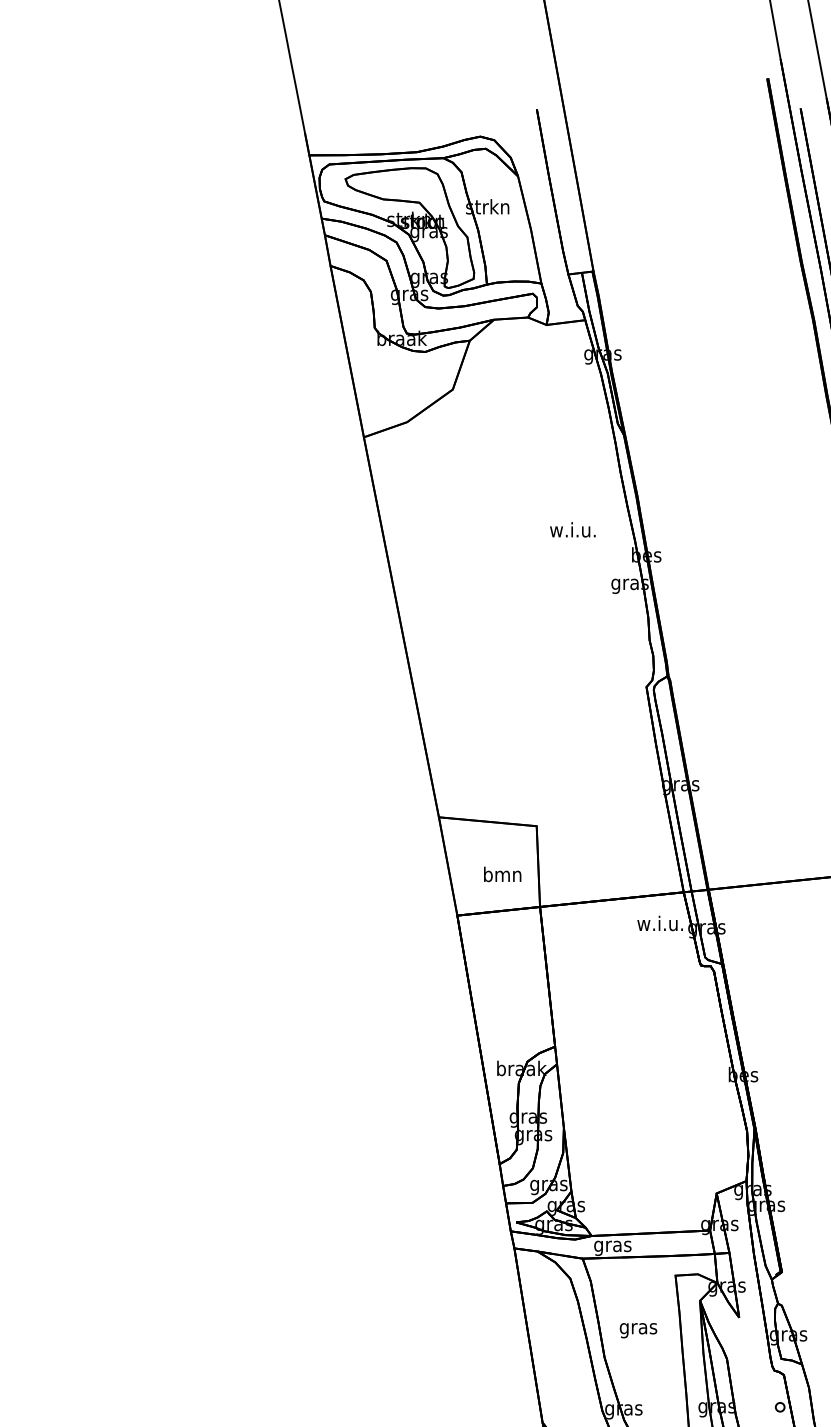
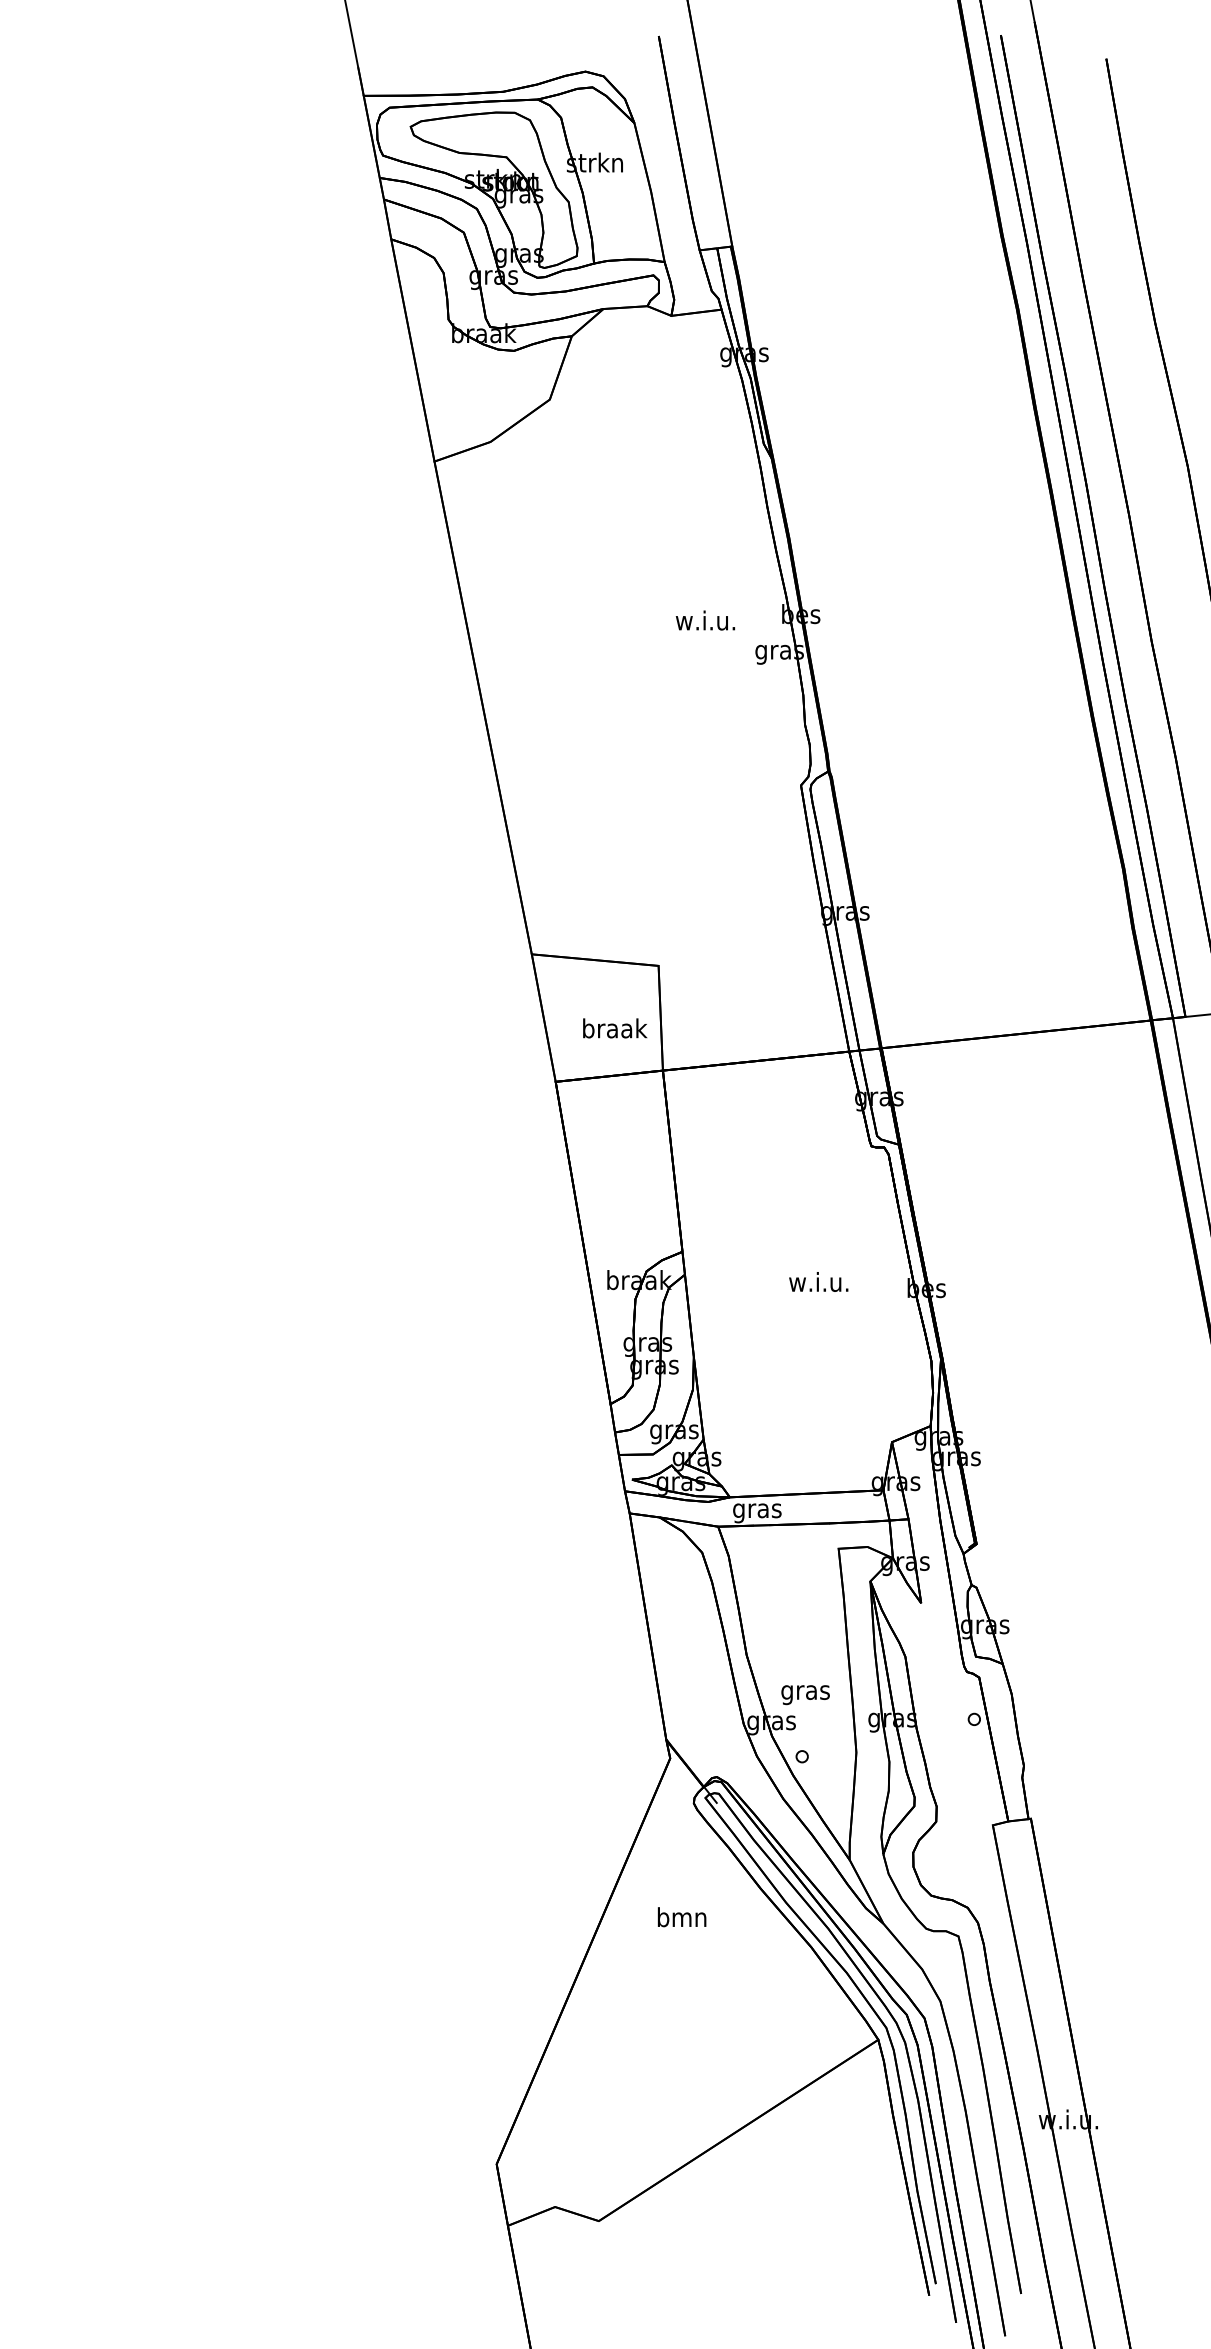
text: (572, 529) -> (704, 620), moved
text: (503, 874) -> (615, 1028), bmn -> braak
text: (660, 923) -> (818, 1281), moved
text: (638, 1330) -> (805, 1695), moved

